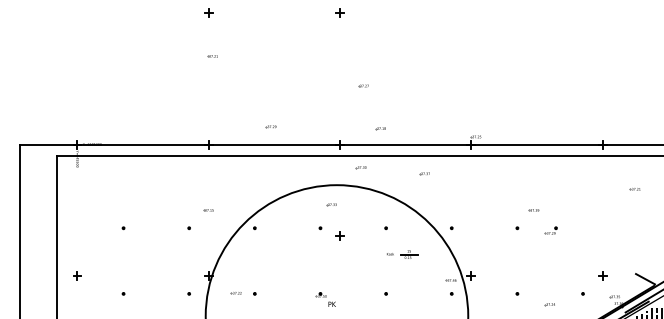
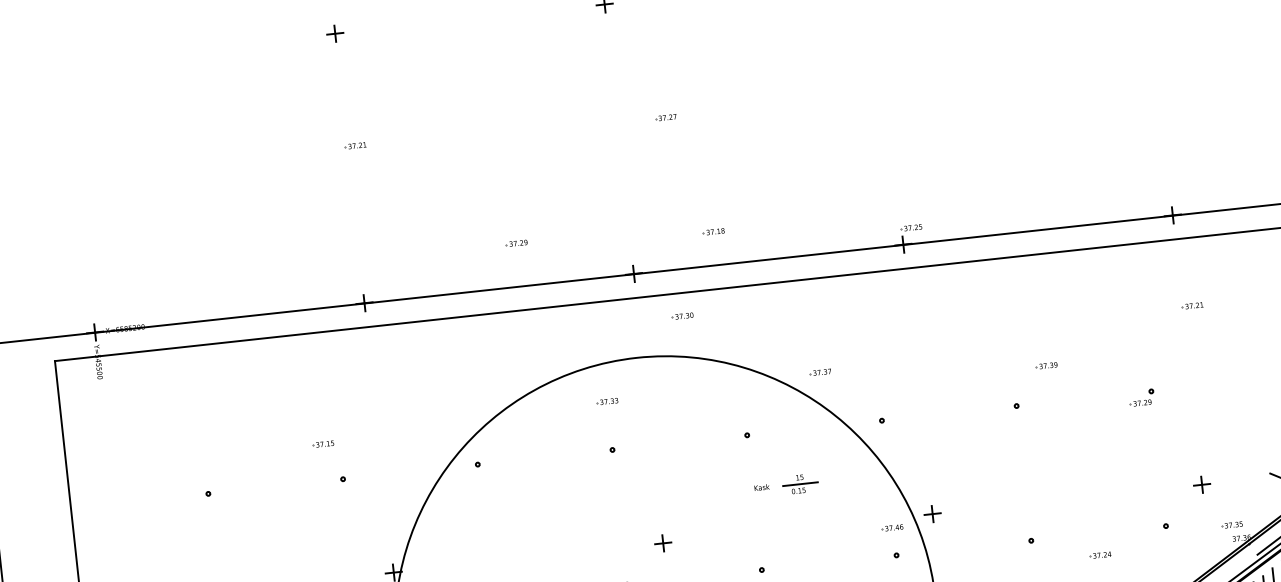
part: (212, 56) -> (355, 146), moved
part: (363, 85) -> (665, 116), moved
part: (270, 126) -> (515, 242), moved
part: (424, 173) -> (820, 371), moved
part: (634, 189) -> (1190, 306), moved
part: (331, 204) -> (607, 401), moved
part: (208, 210) -> (323, 444), moved
part: (550, 230) -> (1140, 397), moved
part: (339, 235) -> (662, 542), moved

